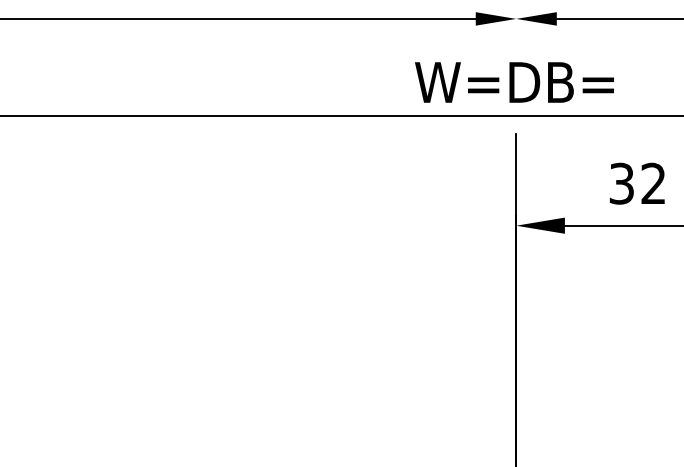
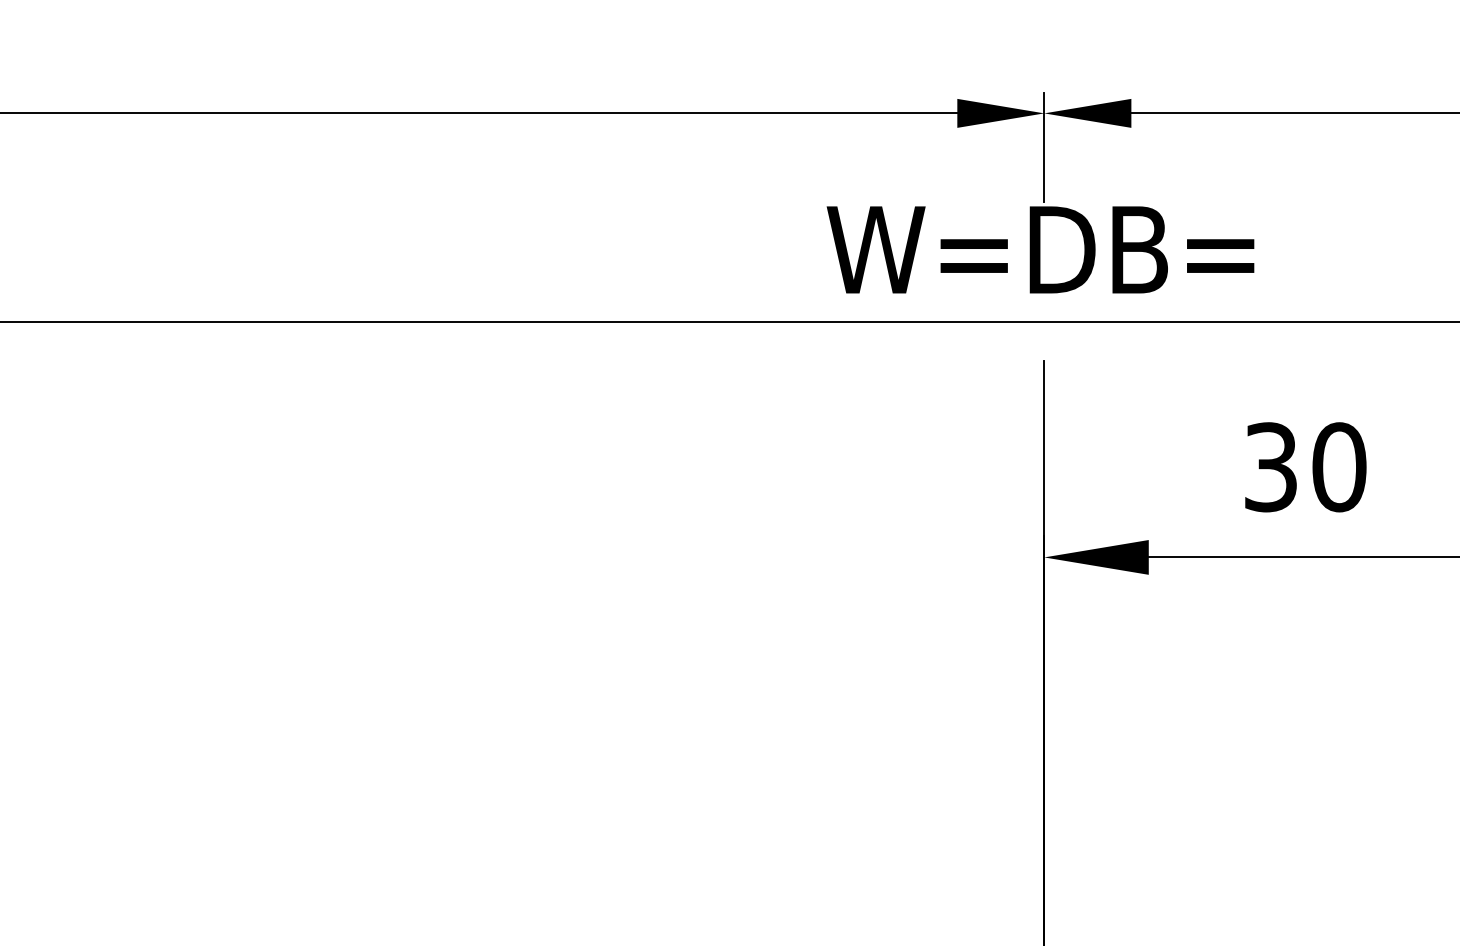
line: (516, 34) -> (1044, 146), added
text: (653, 183) -> (1338, 466), 32 -> 30

